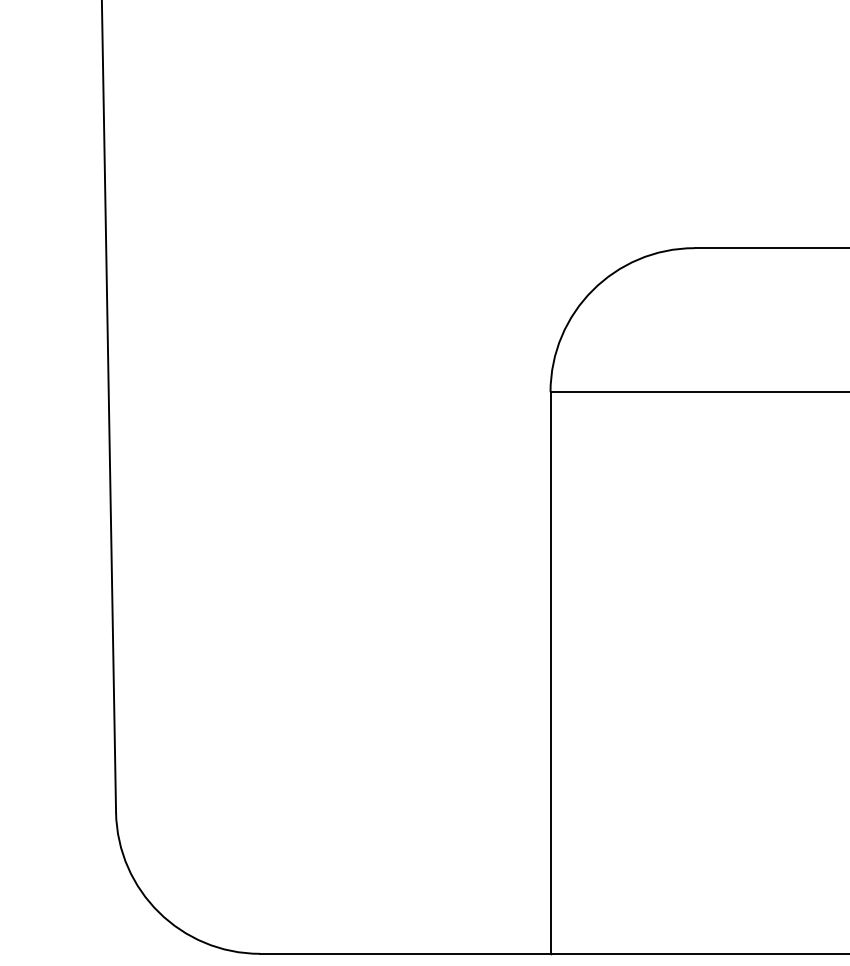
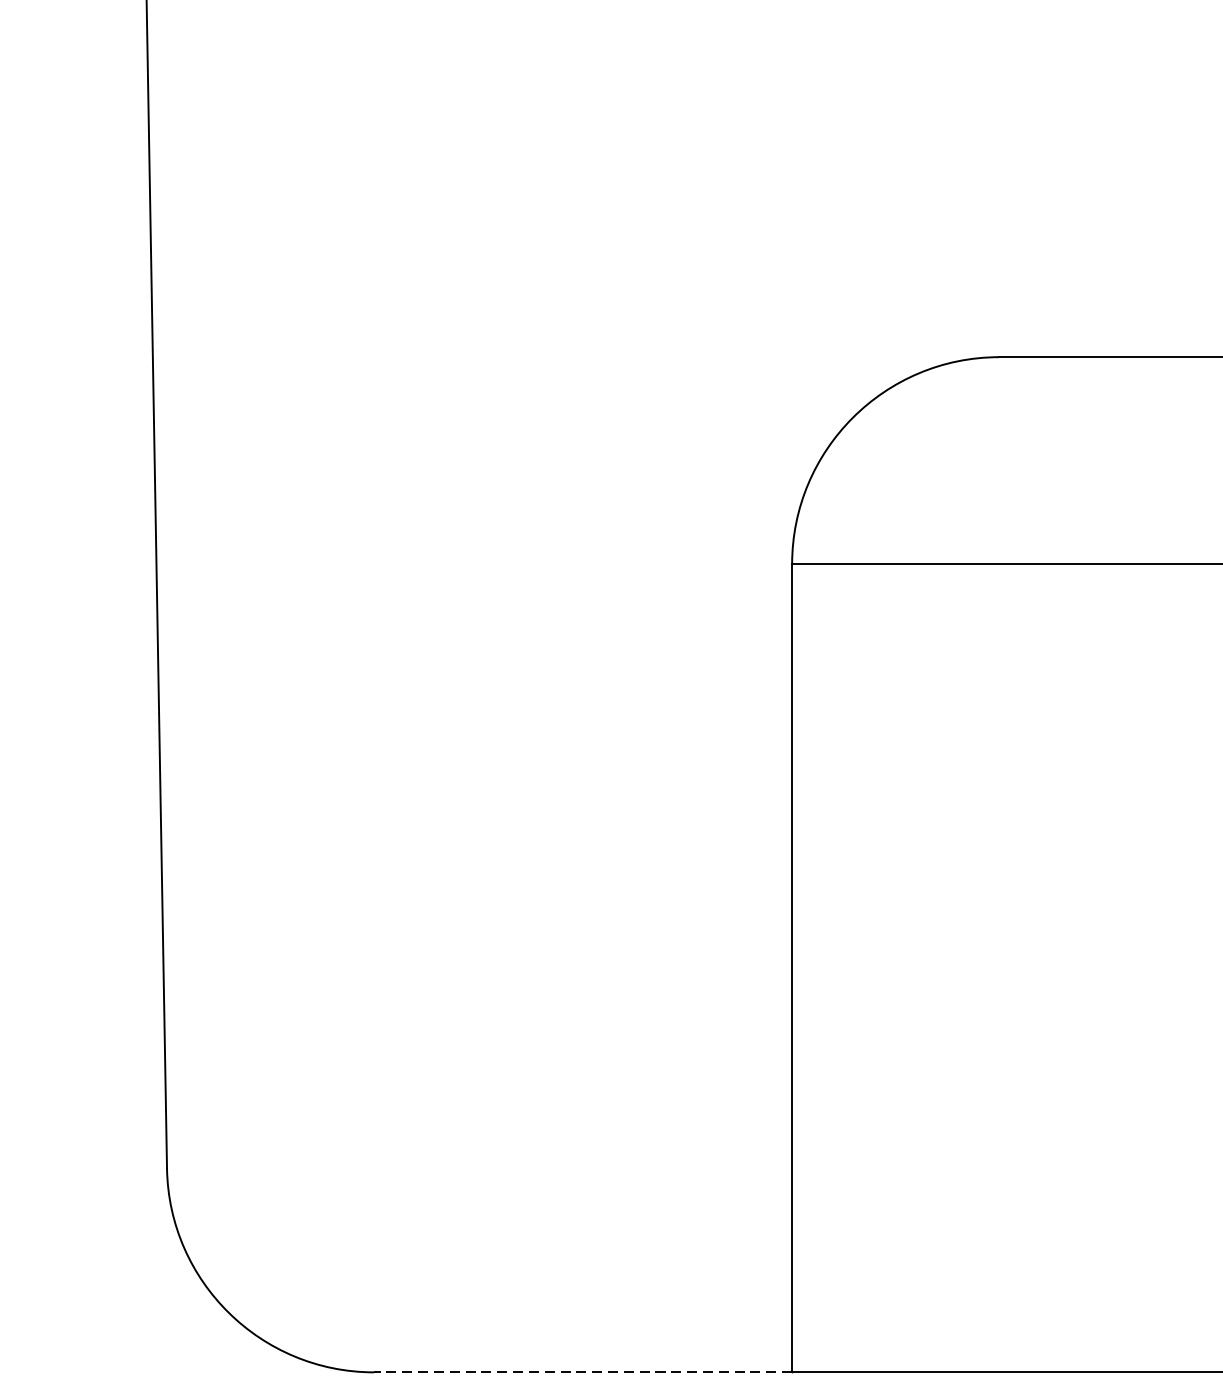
line: (404, 953) -> (582, 1371), solid -> dashed

